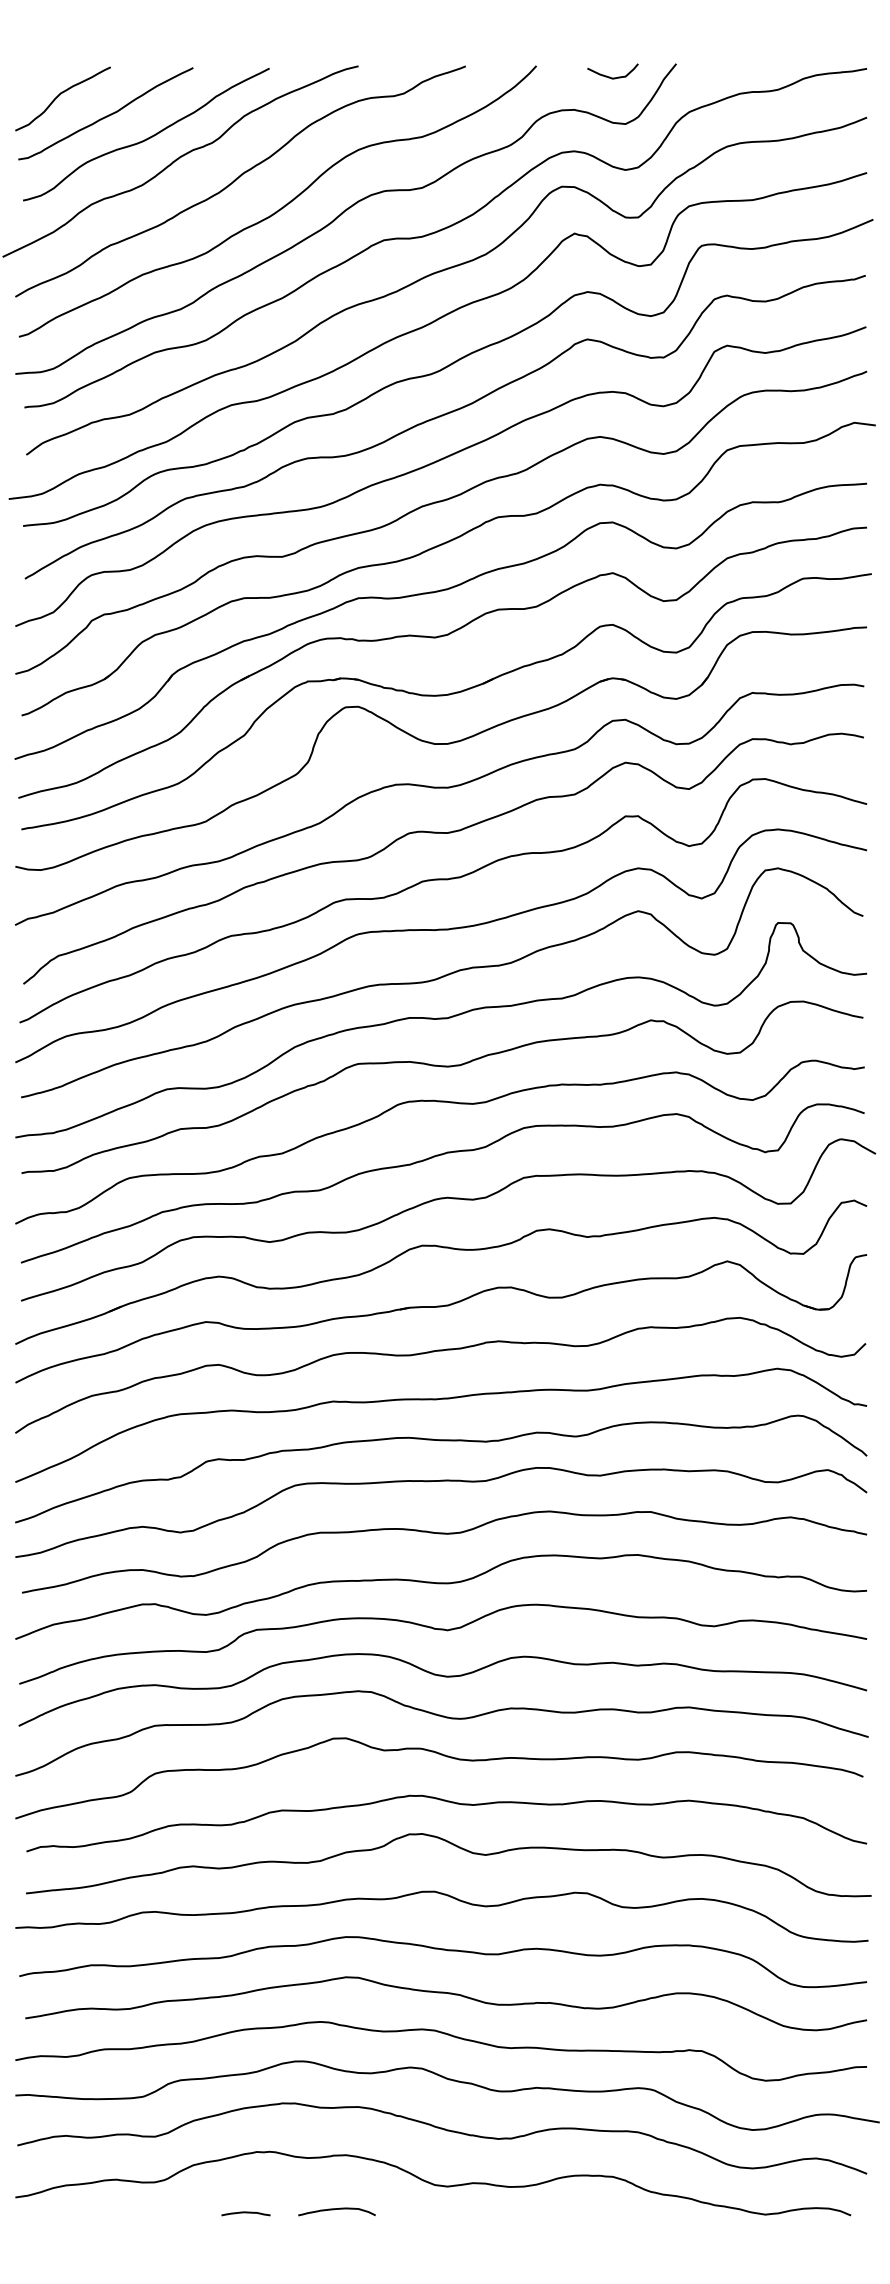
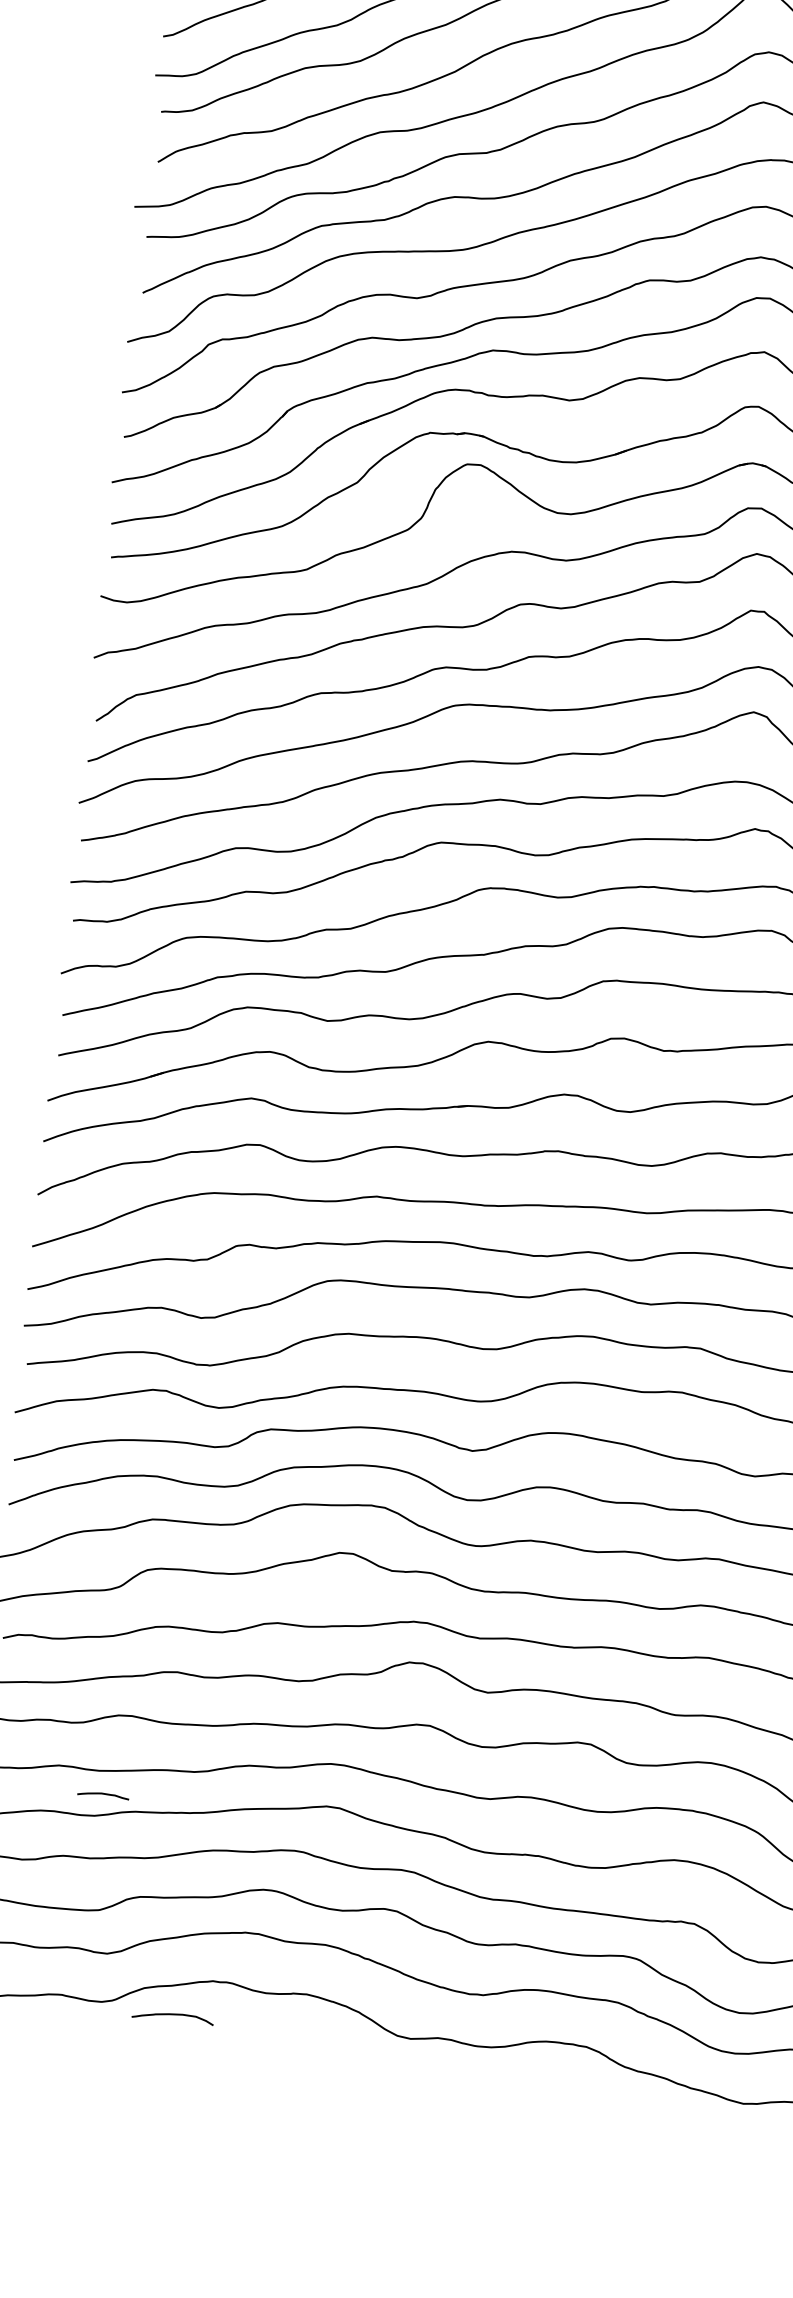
curve: (336, 2209) -> (172, 2014), moved
curve: (245, 2213) -> (102, 1794), moved

